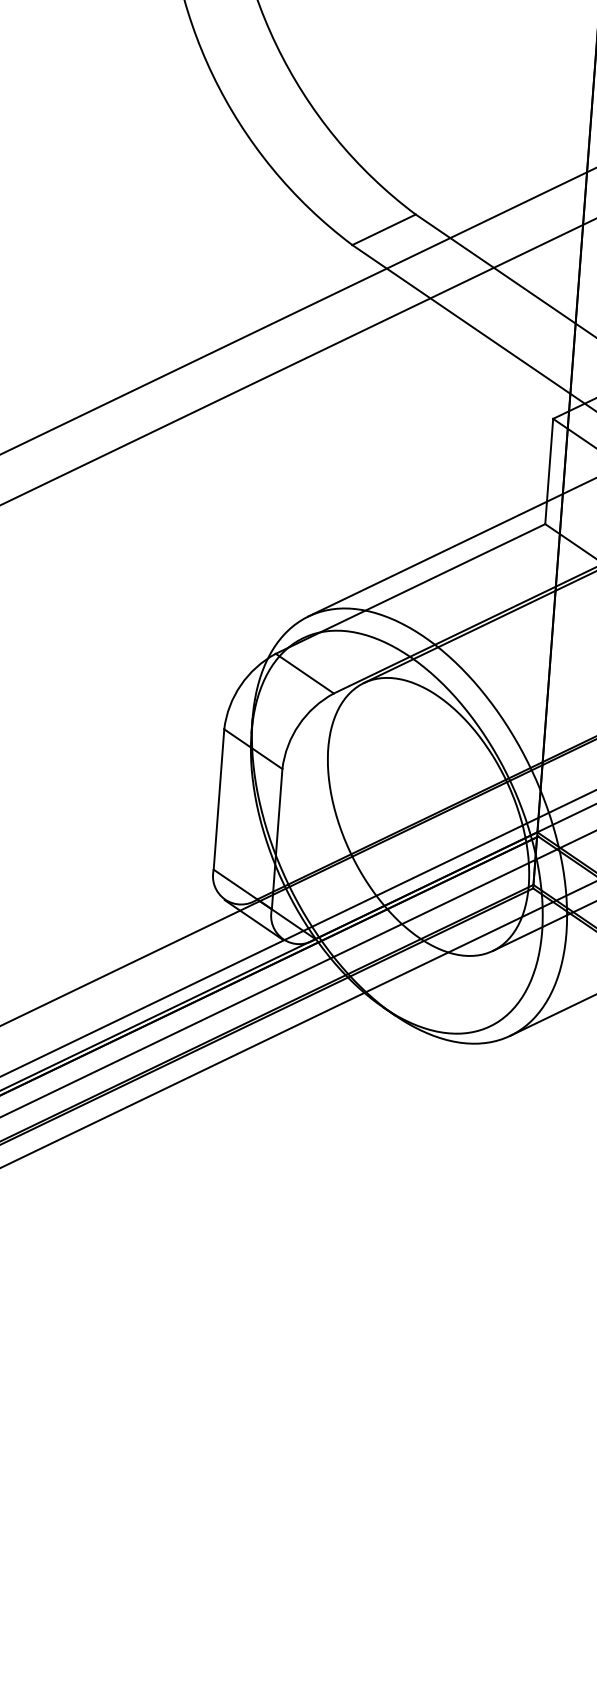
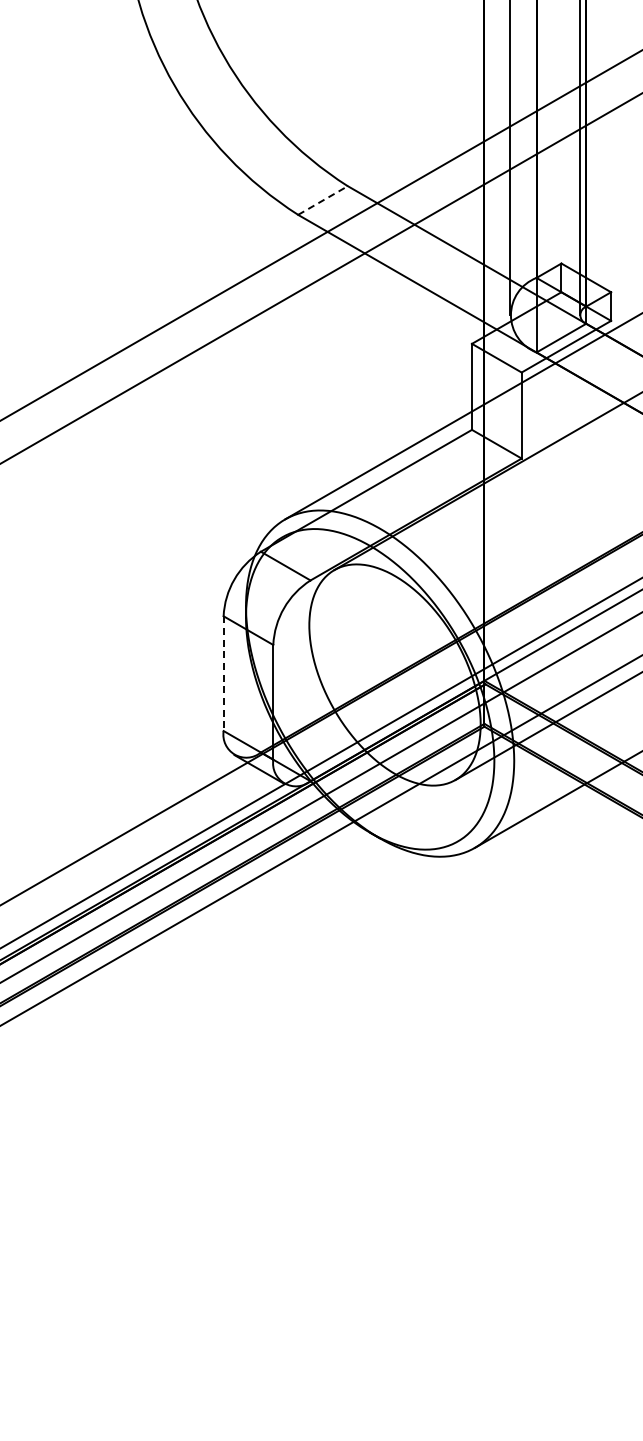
line: (384, 229) -> (323, 200), solid -> dashed
line: (218, 800) -> (223, 674), solid -> dashed

